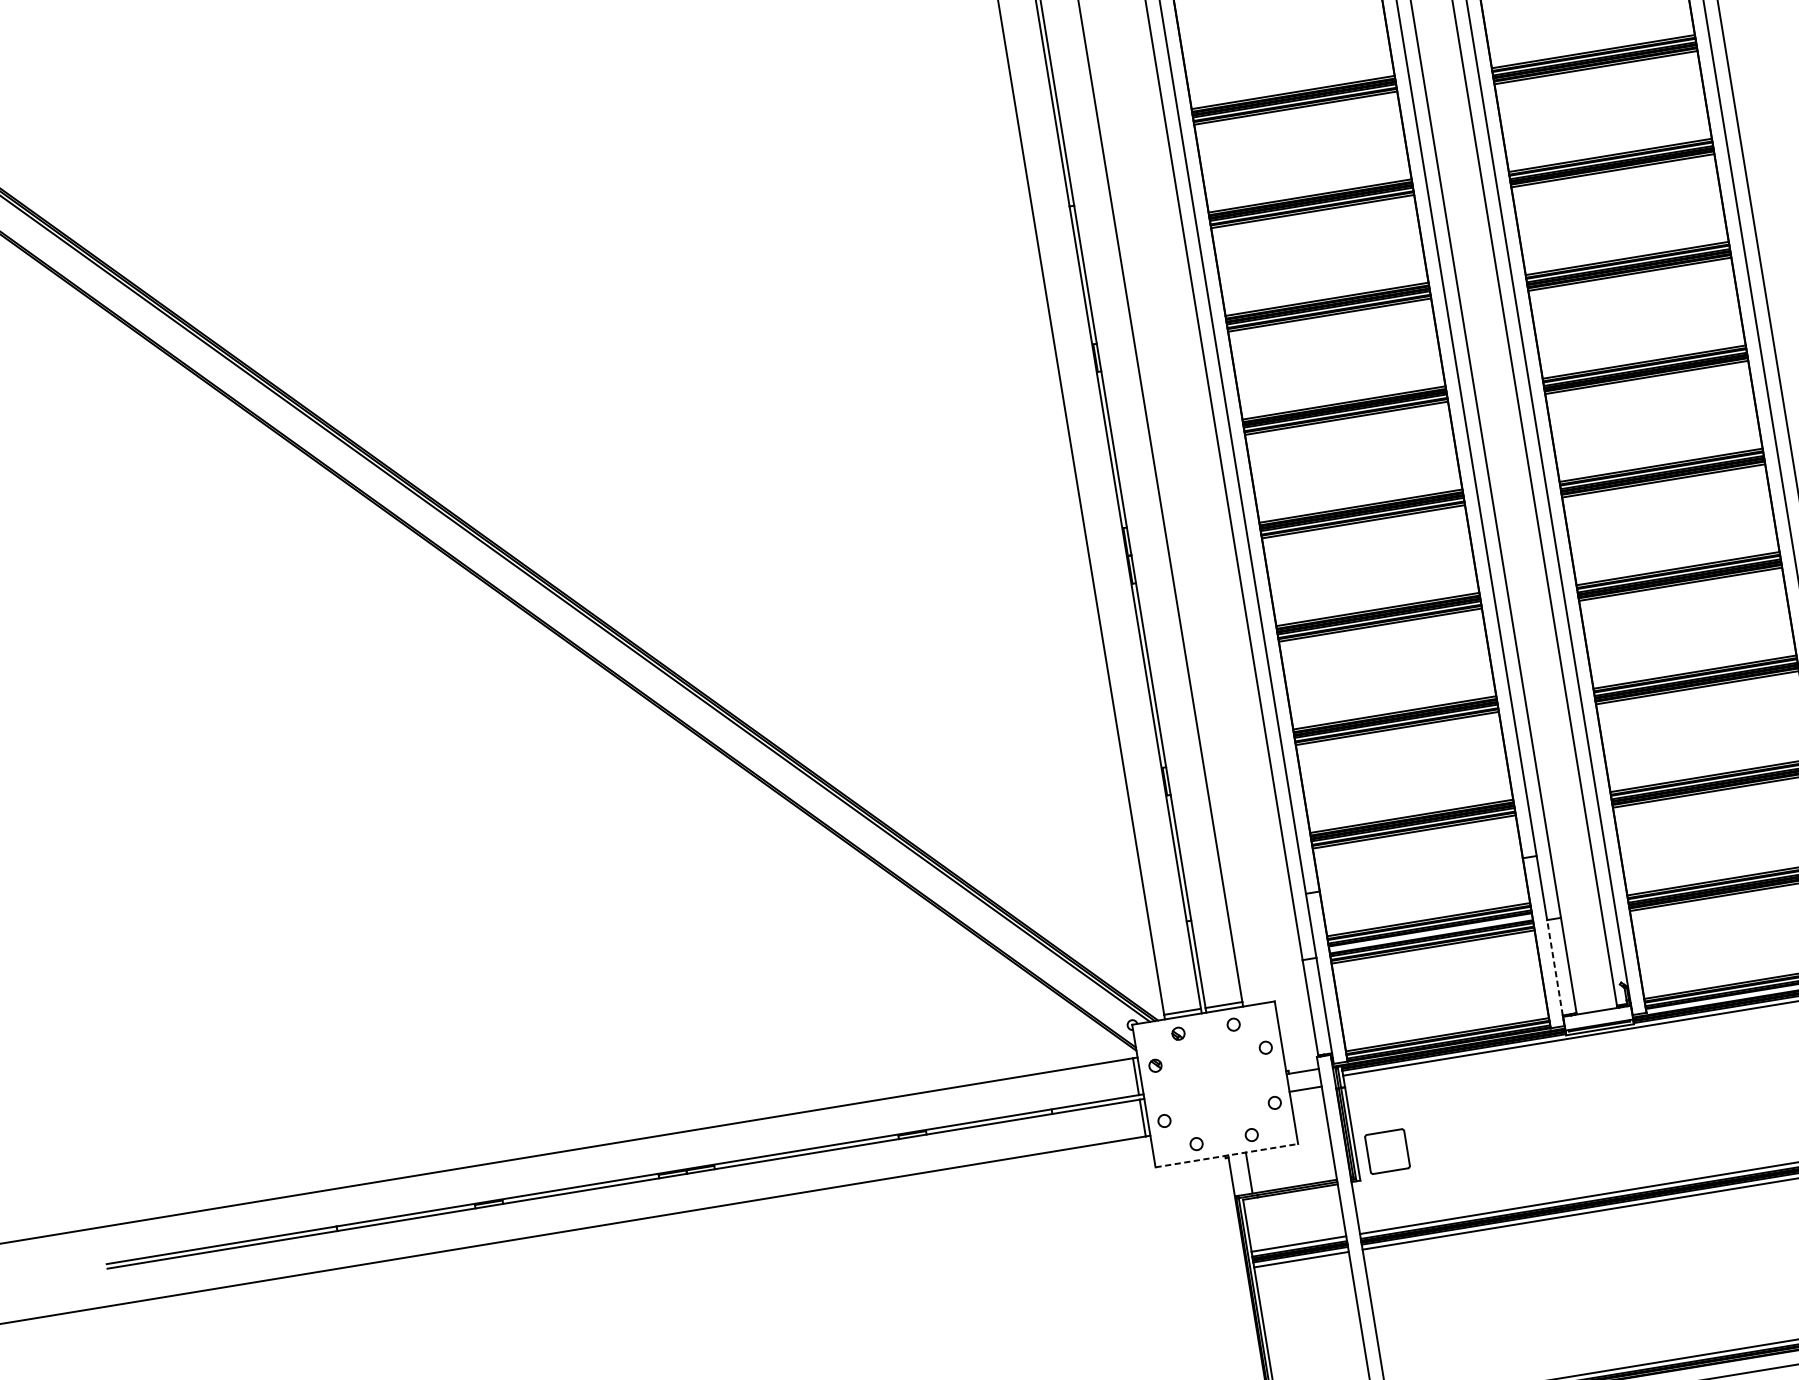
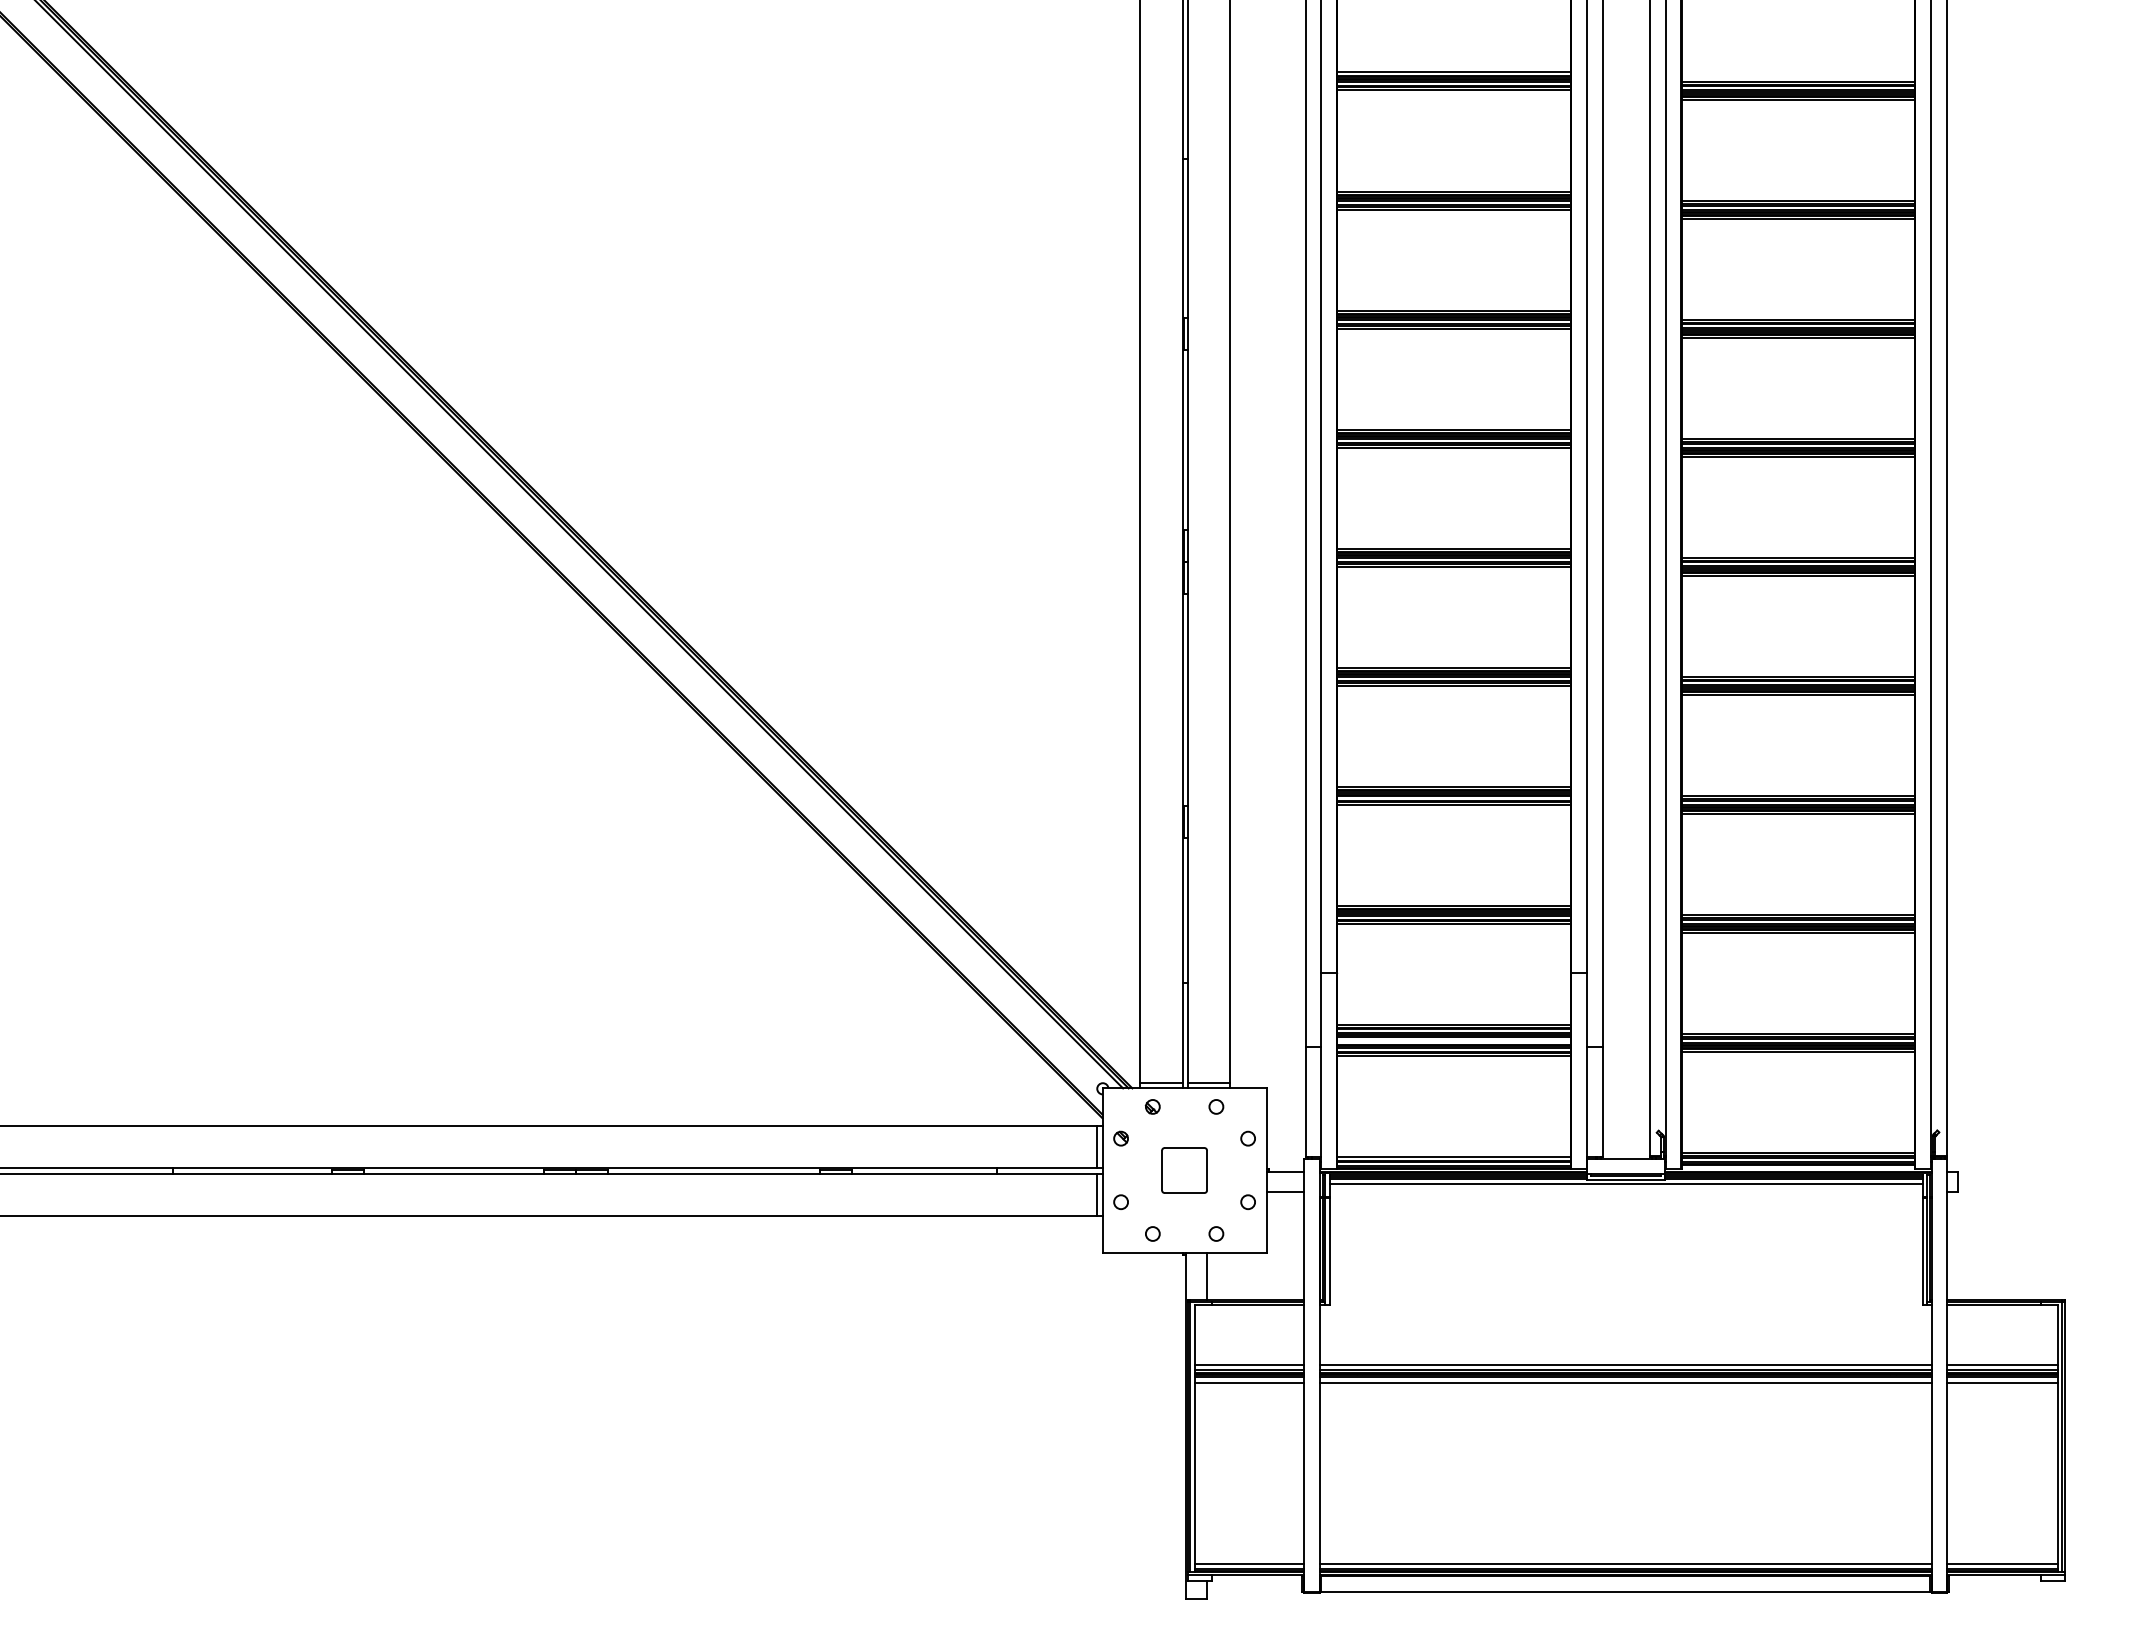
line: (1555, 968) -> (1587, 1102), dashed -> solid
part: (1387, 1151) -> (1184, 1170), moved
line: (1227, 1155) -> (1185, 1252), dashed -> solid

